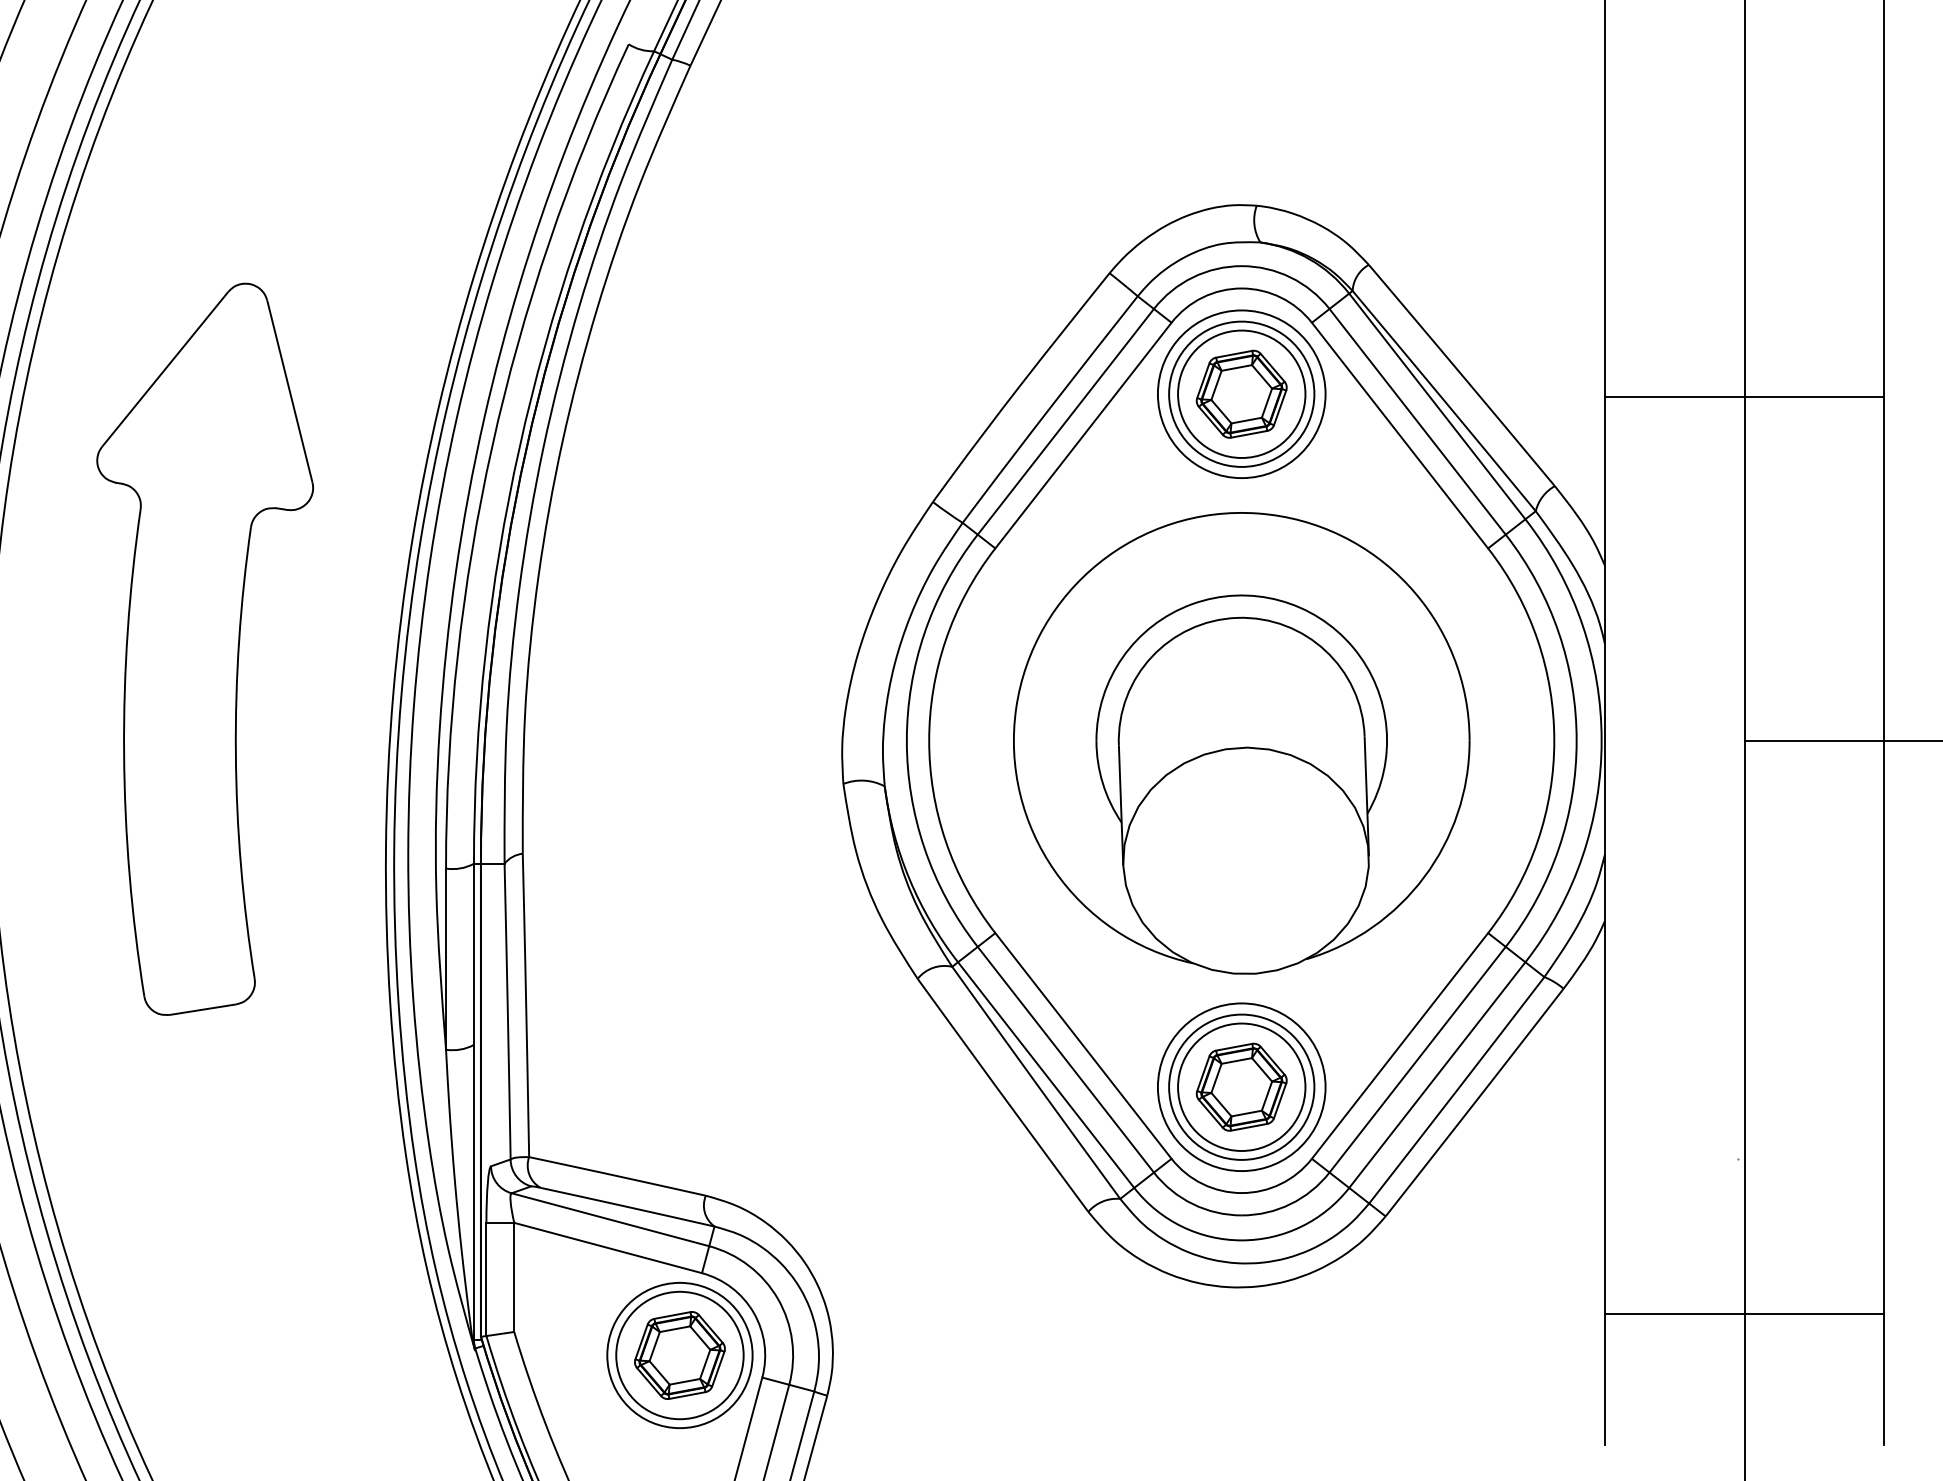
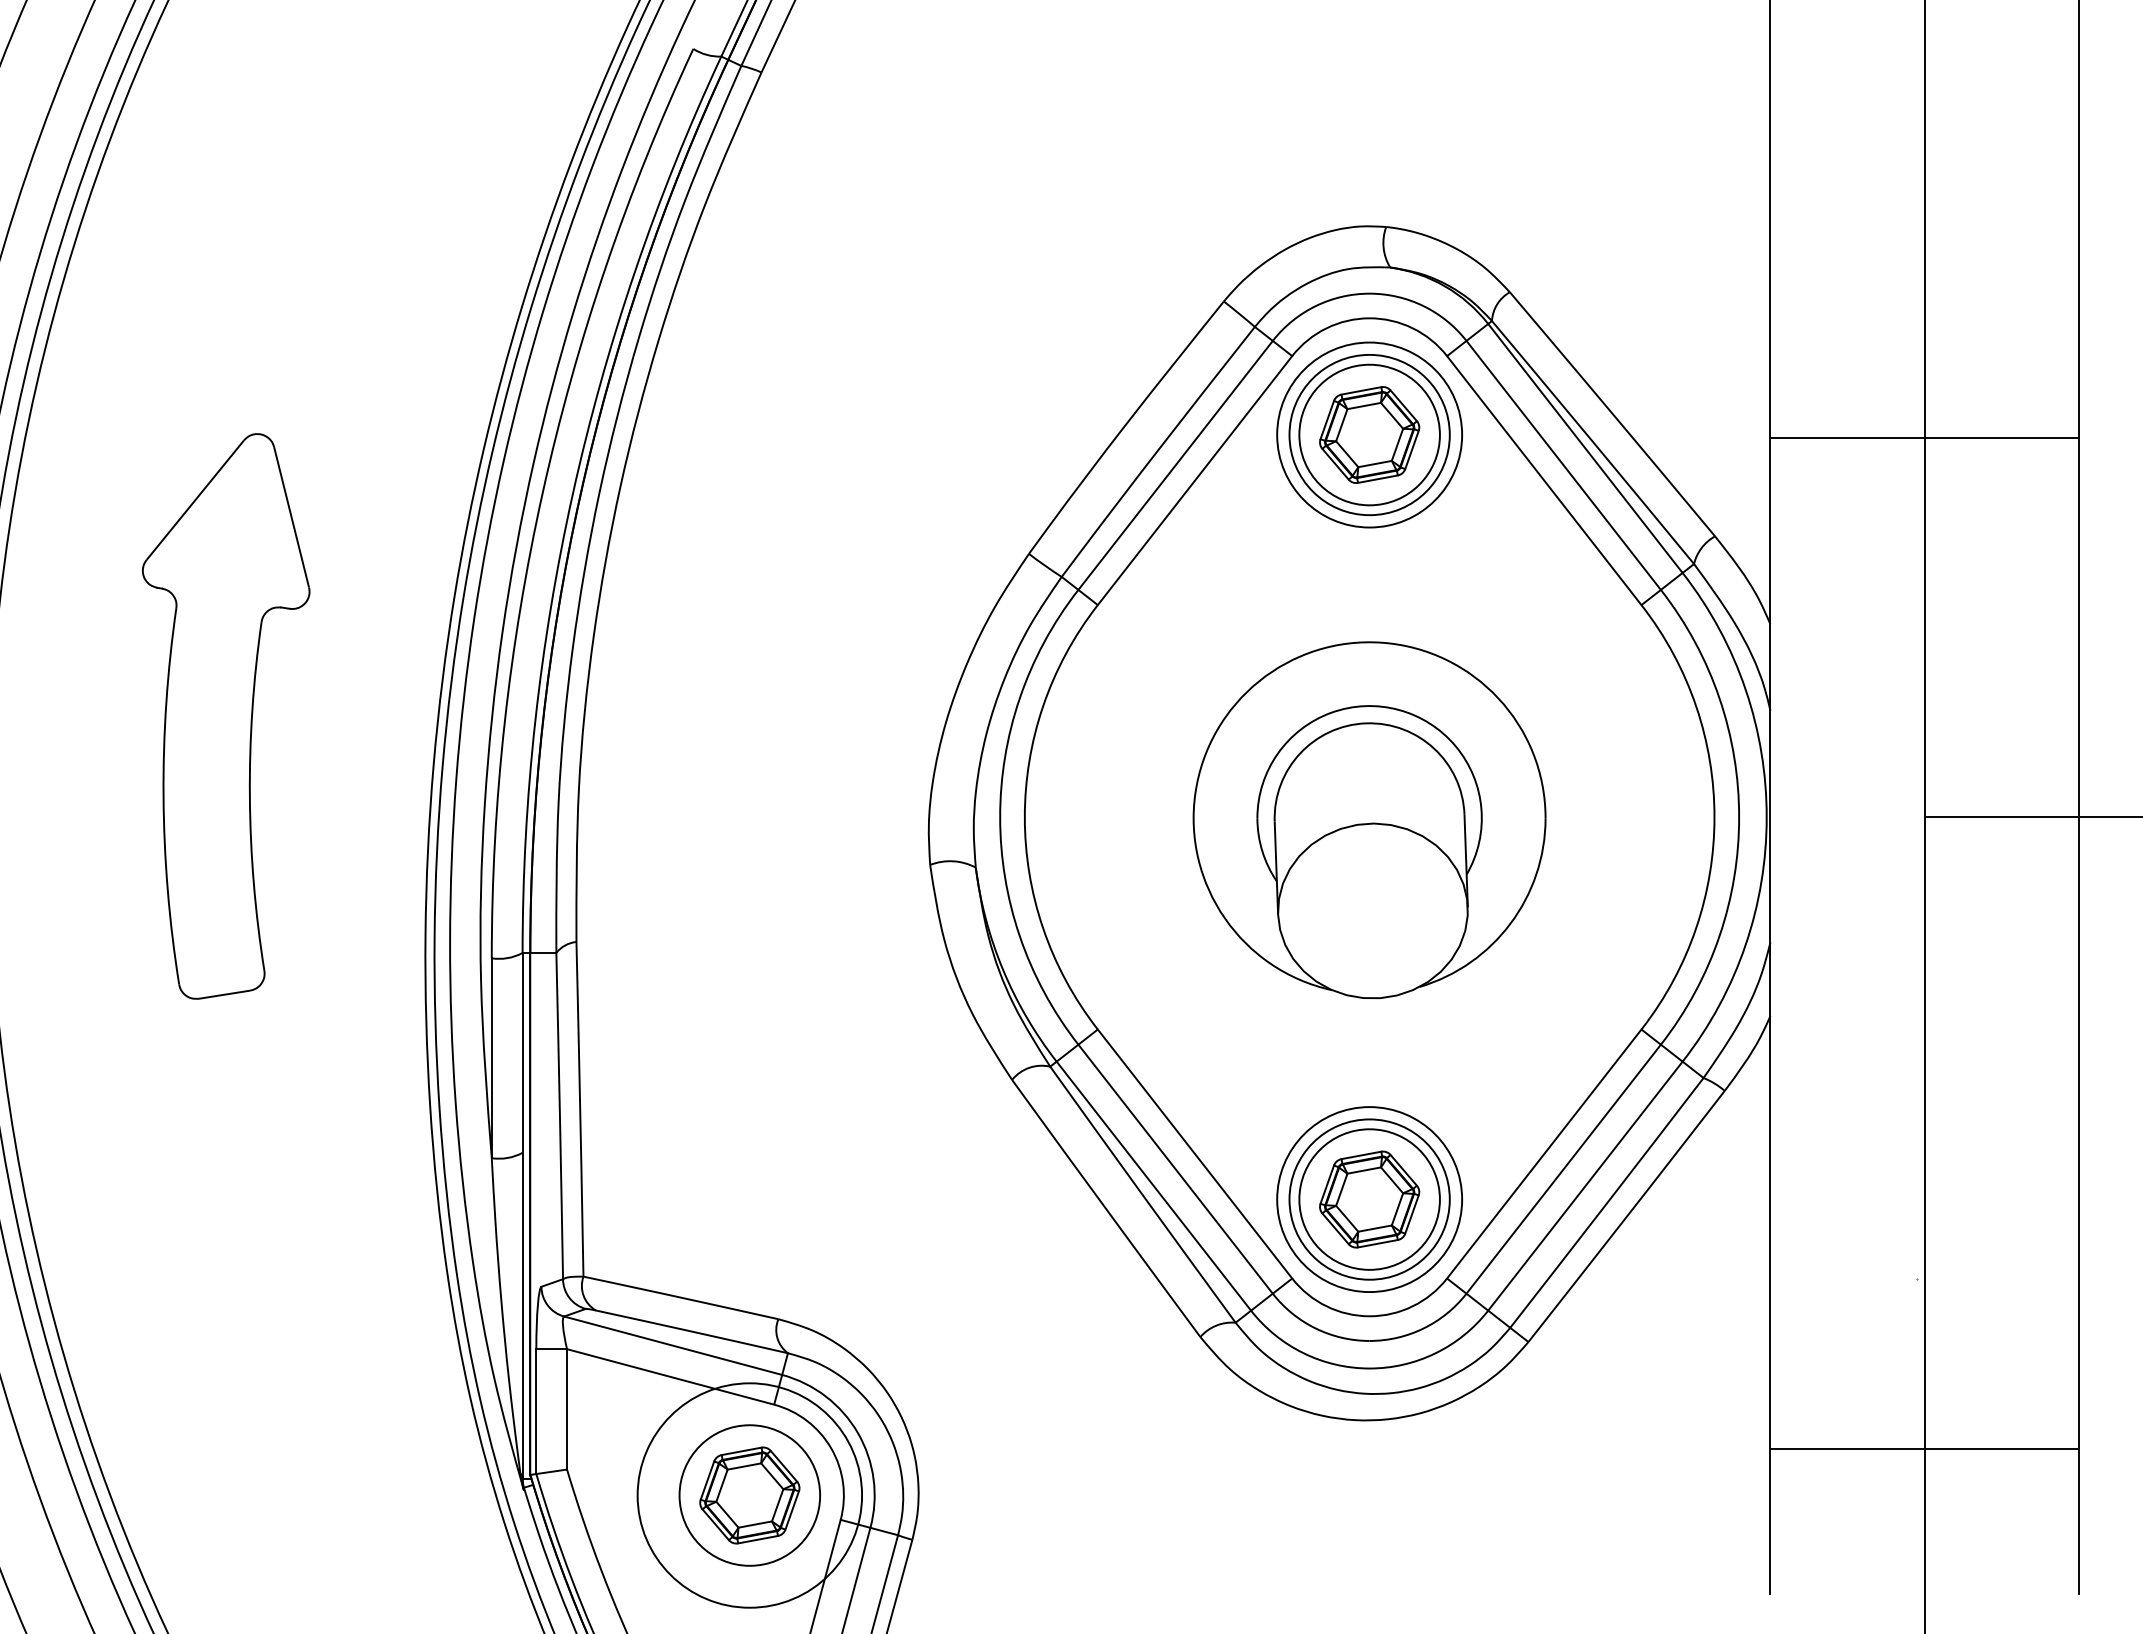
part: (205, 649) -> (226, 716), size x0.7
part: (1241, 743) -> (1369, 820), size x0.7
circle: (679, 1355) -> (749, 1495), size x1.4

